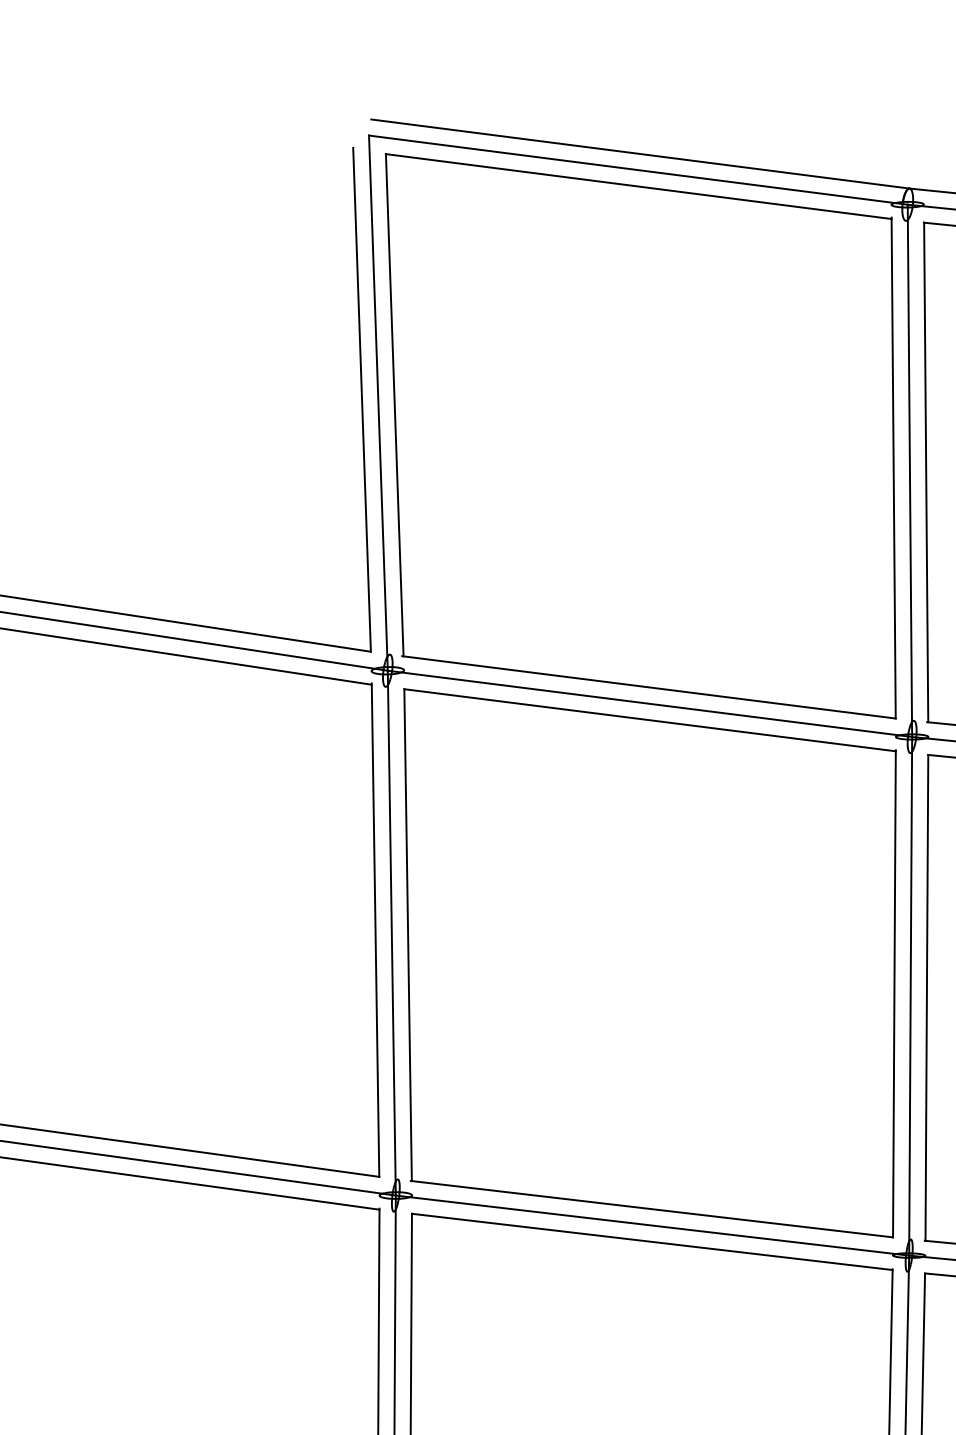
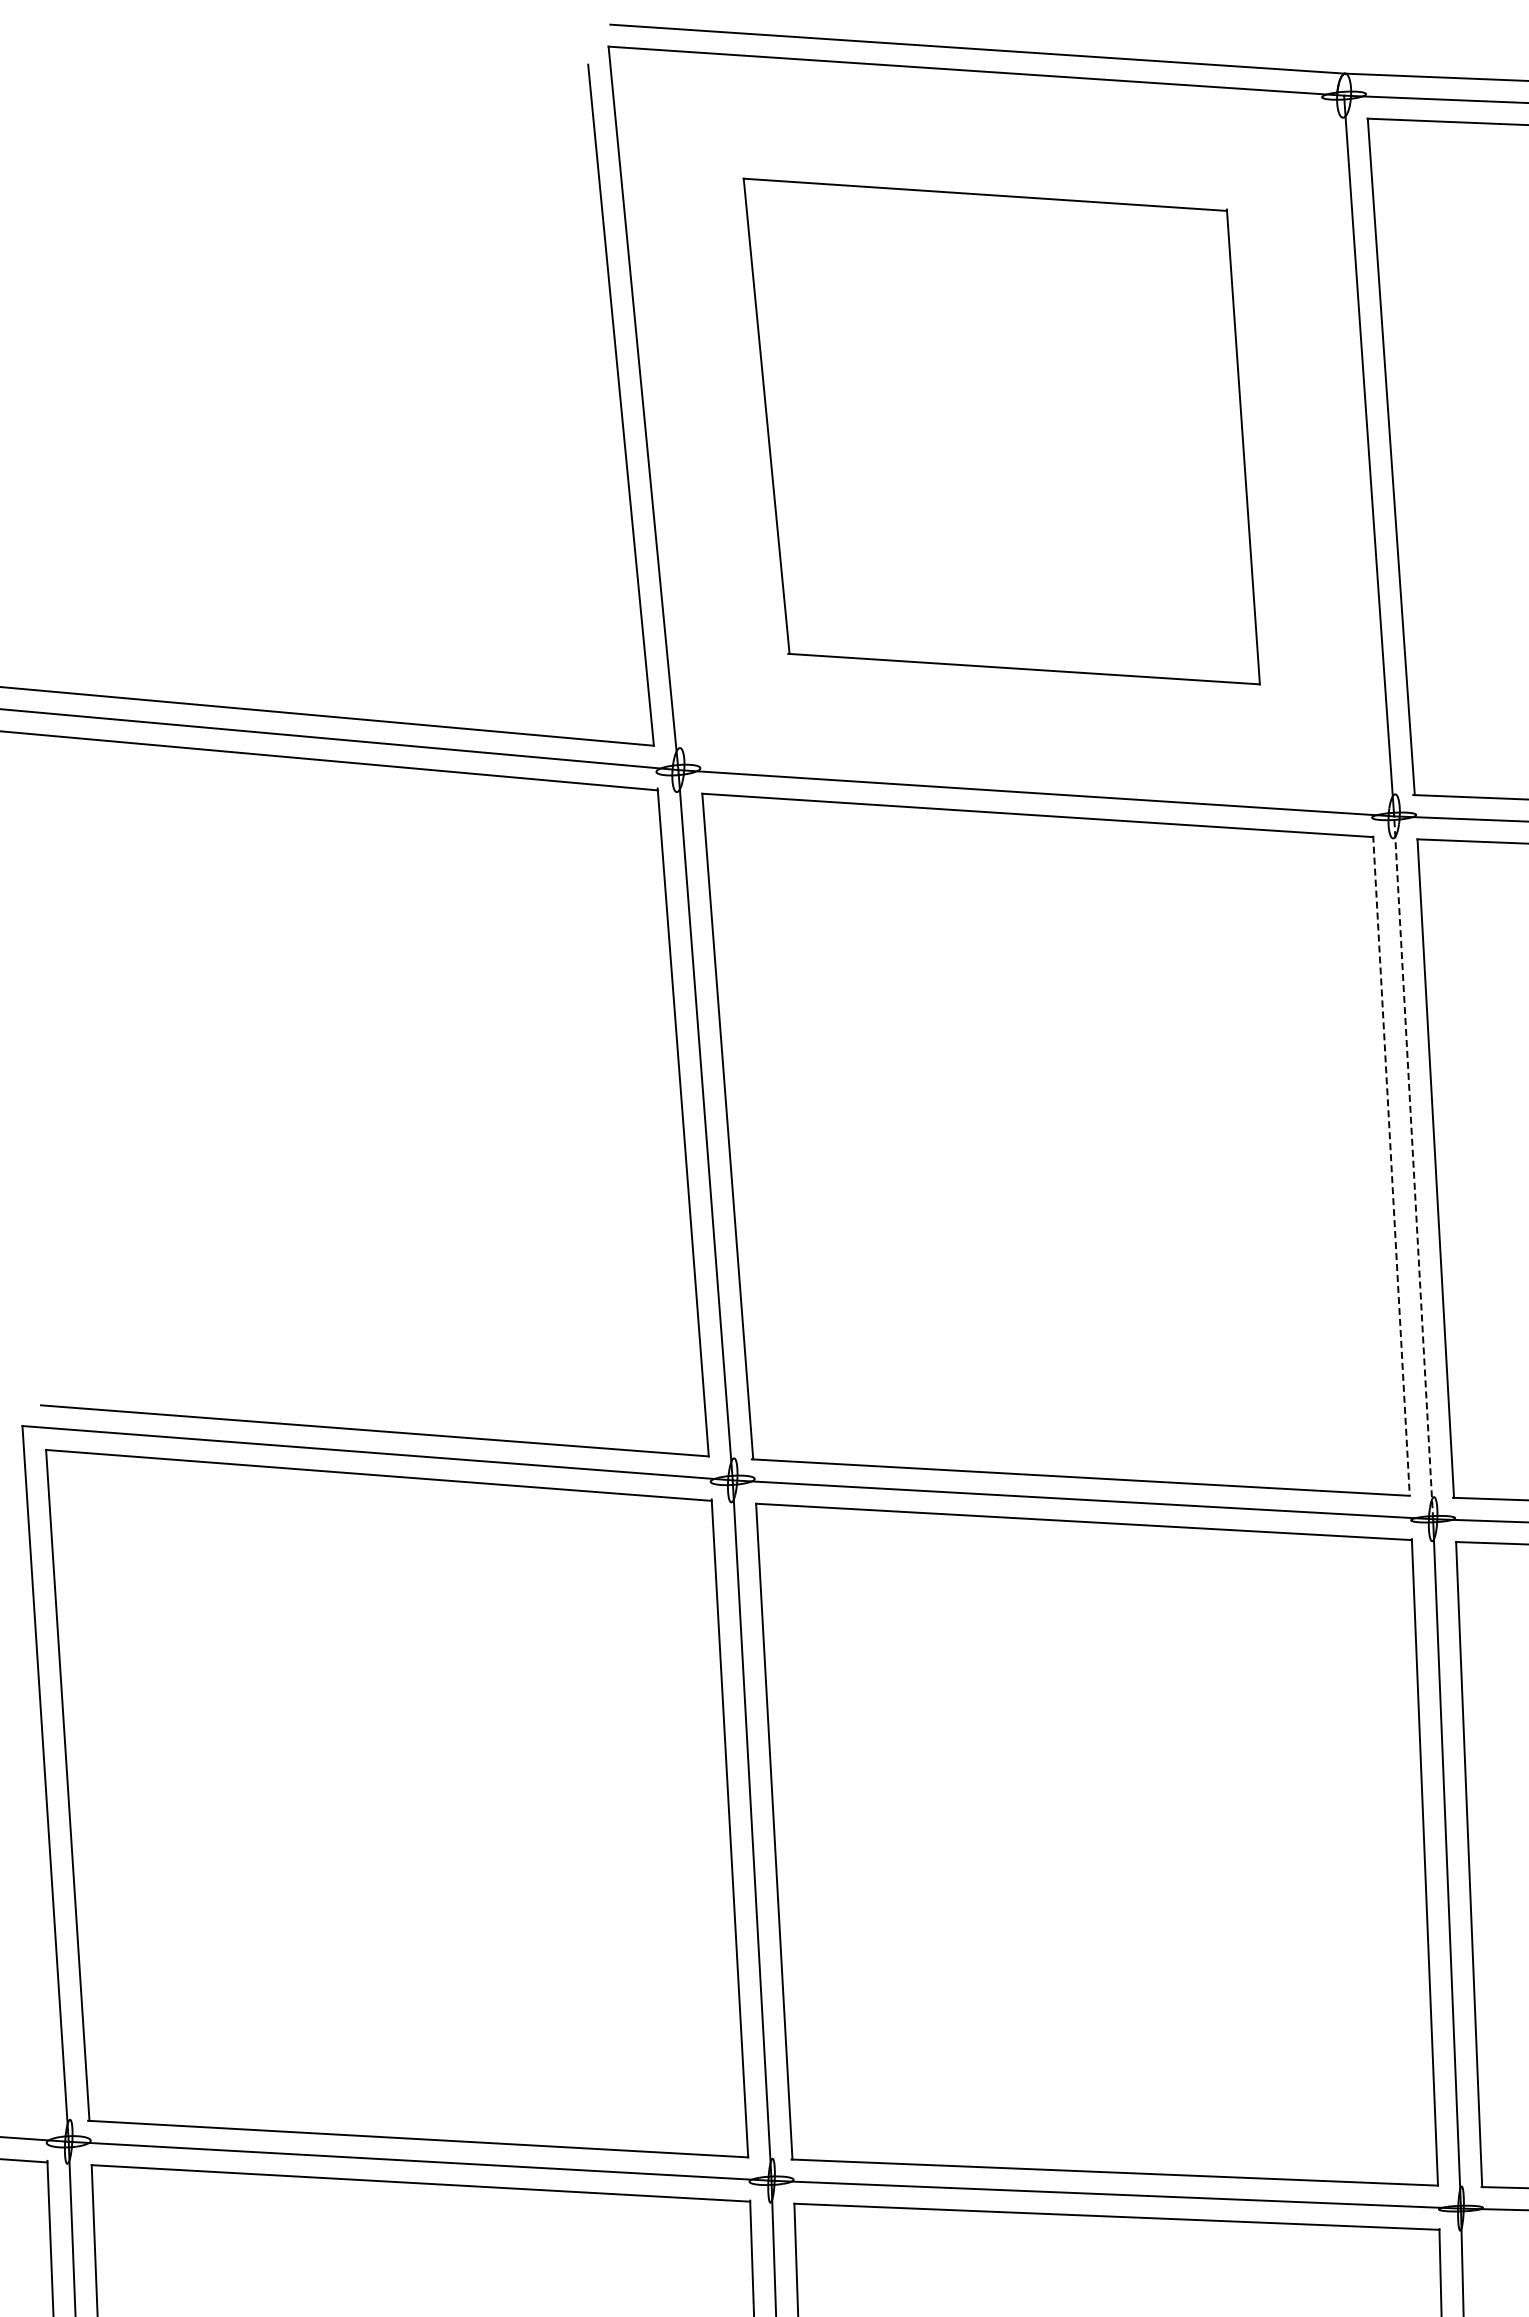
part: (640, 436) -> (1001, 431), size x0.7
line: (894, 993) -> (1391, 1165), solid -> dashed
line: (910, 996) -> (1413, 1167), solid -> dashed

